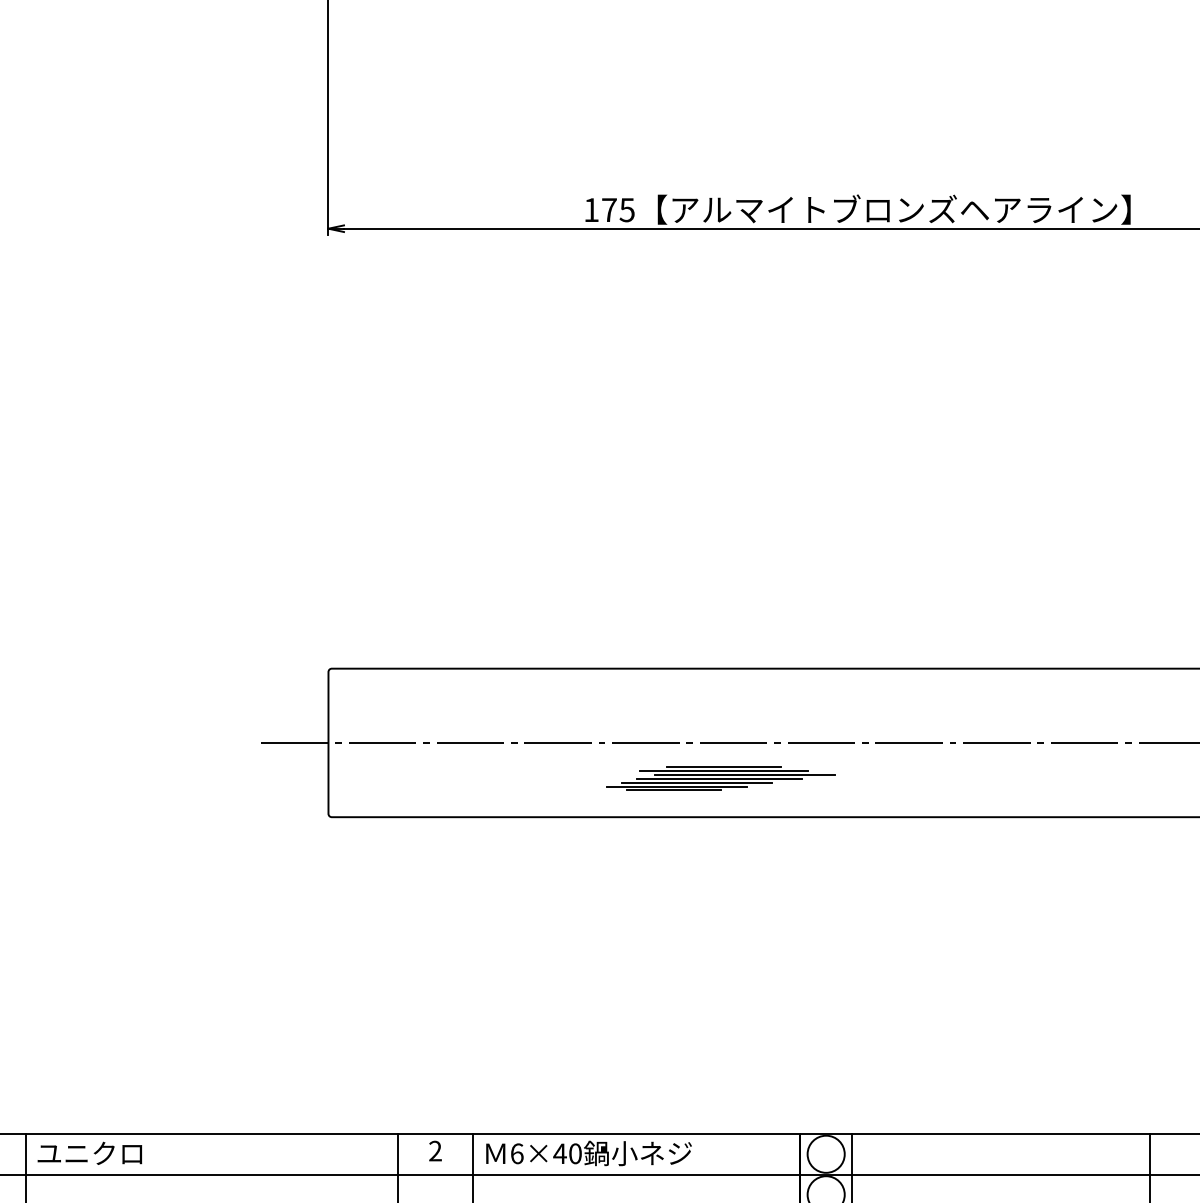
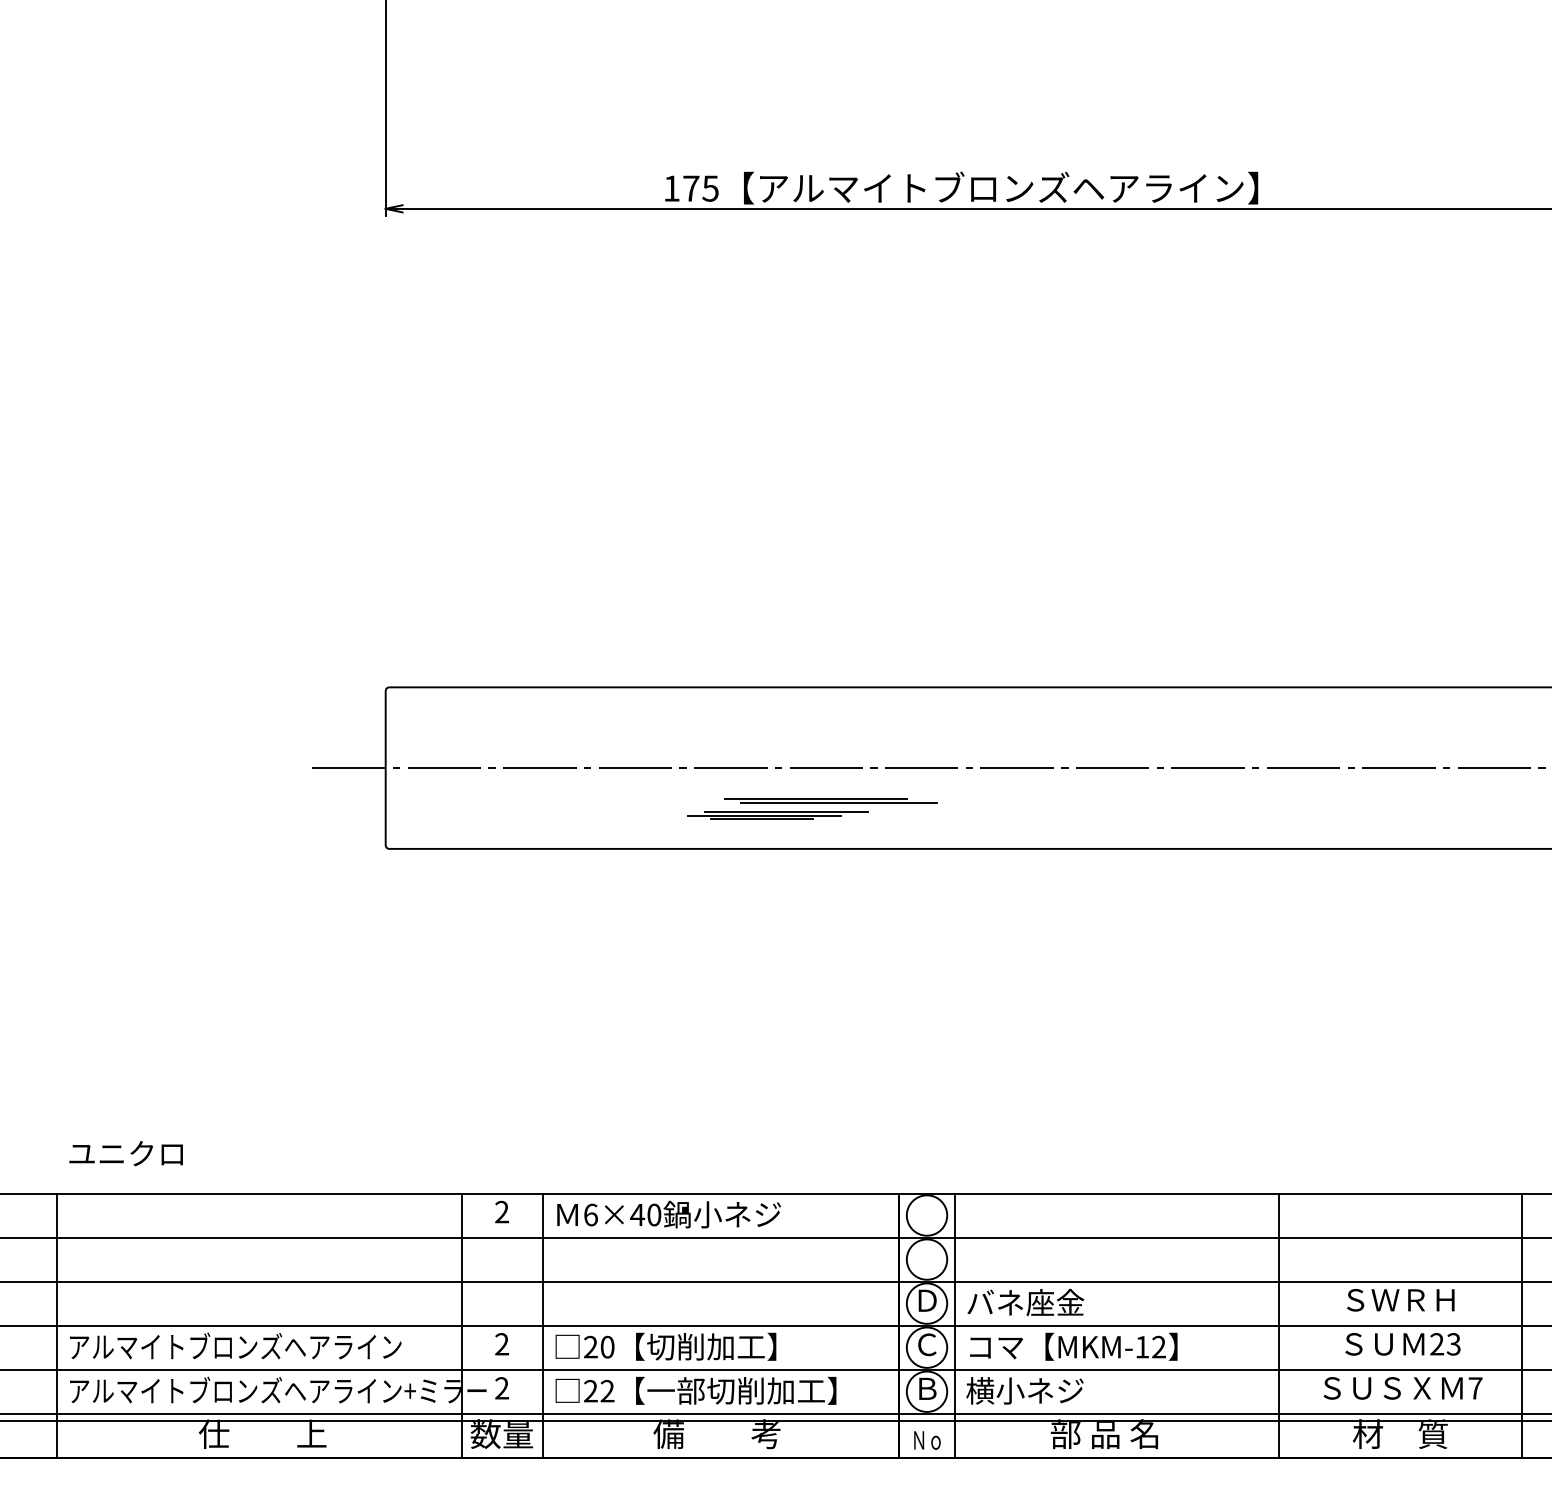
line: (723, 767) -> (815, 794), removed
line: (719, 779) -> (810, 807), removed
text: (89, 1153) -> (125, 1153), moved

